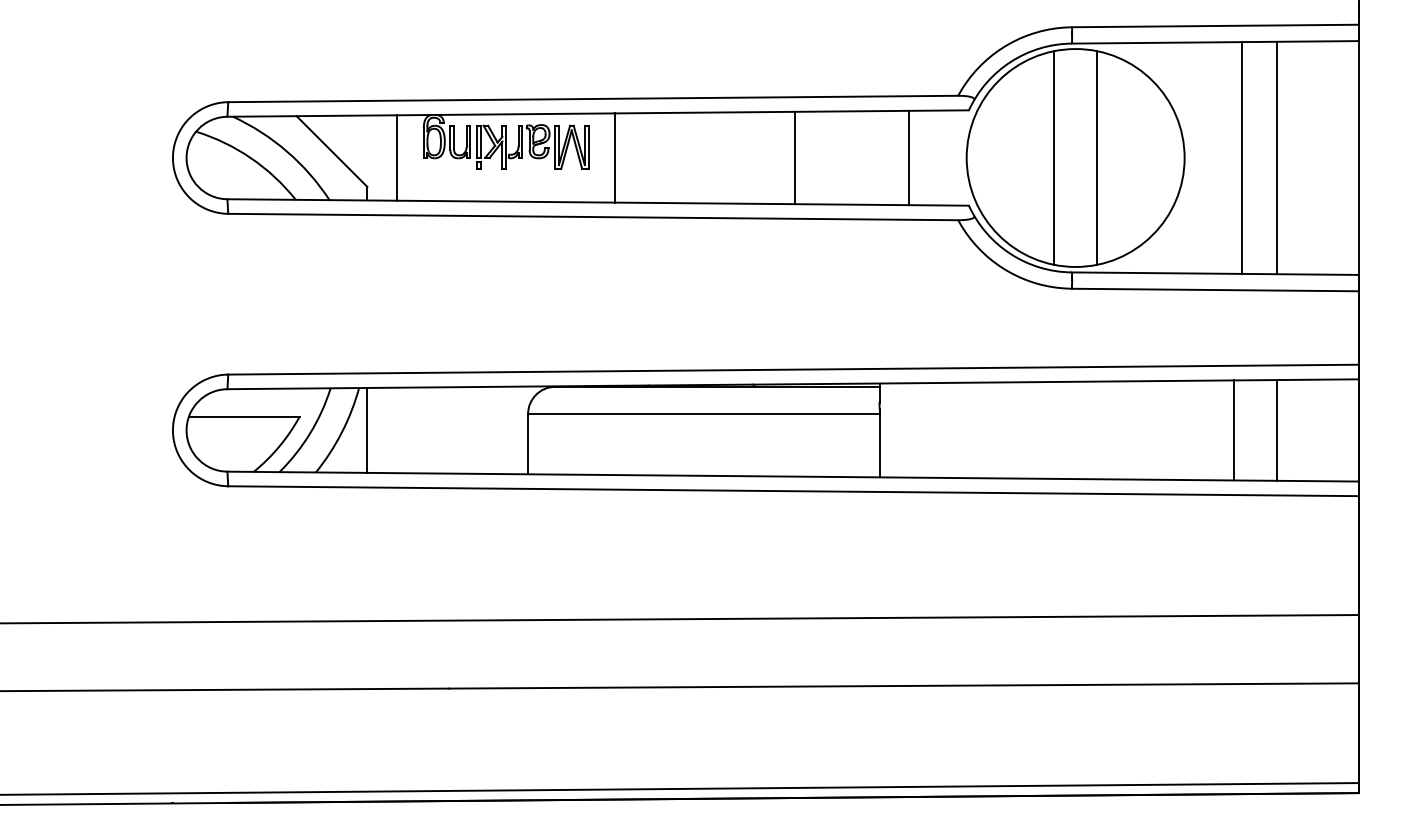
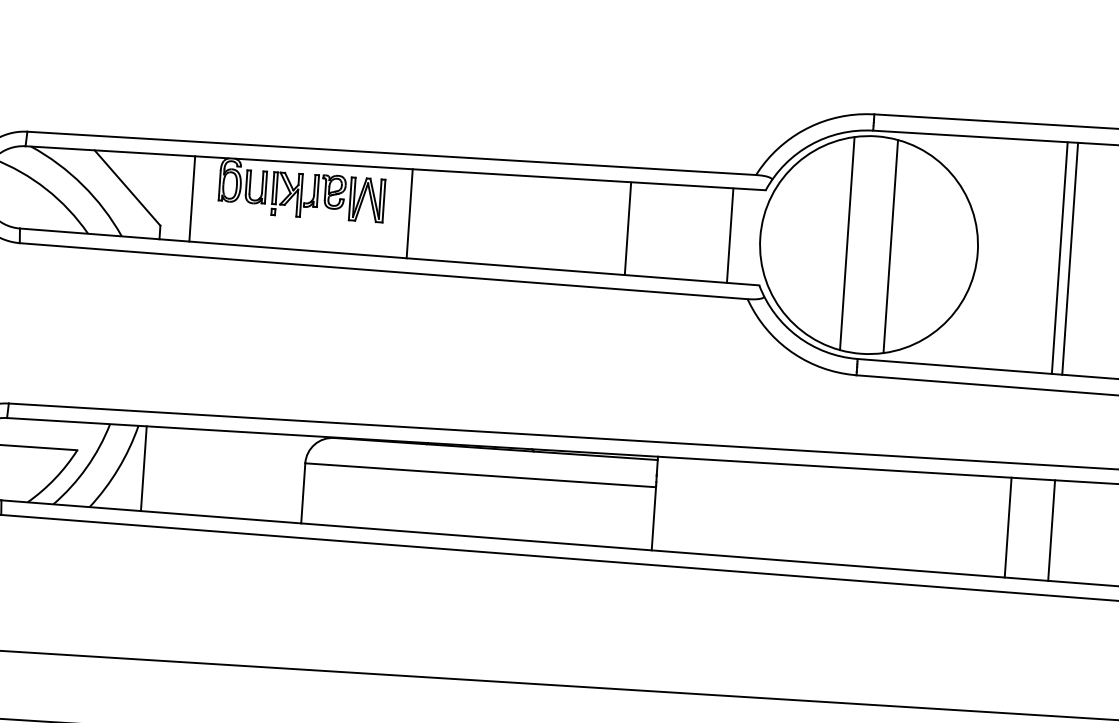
line: (795, 157) -> (628, 228), moved
line: (909, 157) -> (730, 235), moved
line: (1241, 157) -> (1059, 257), moved

